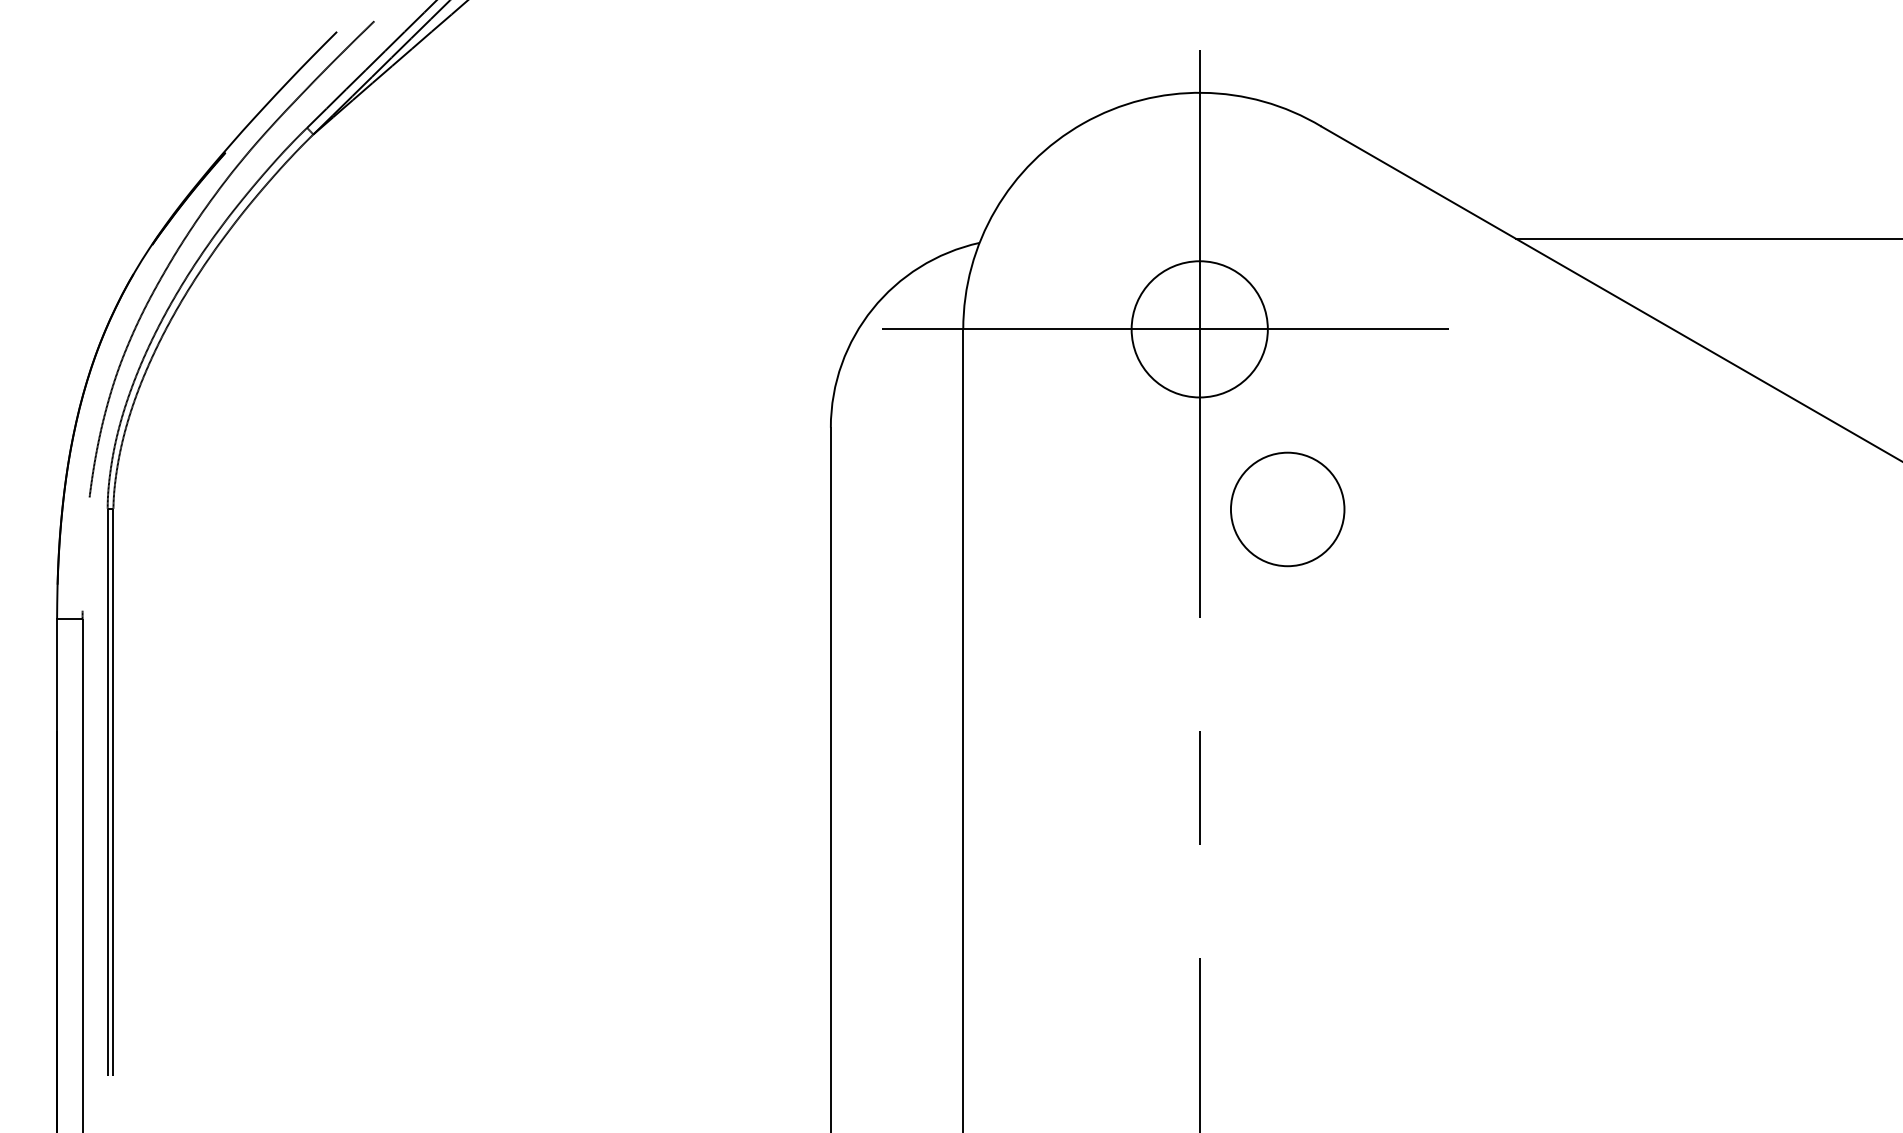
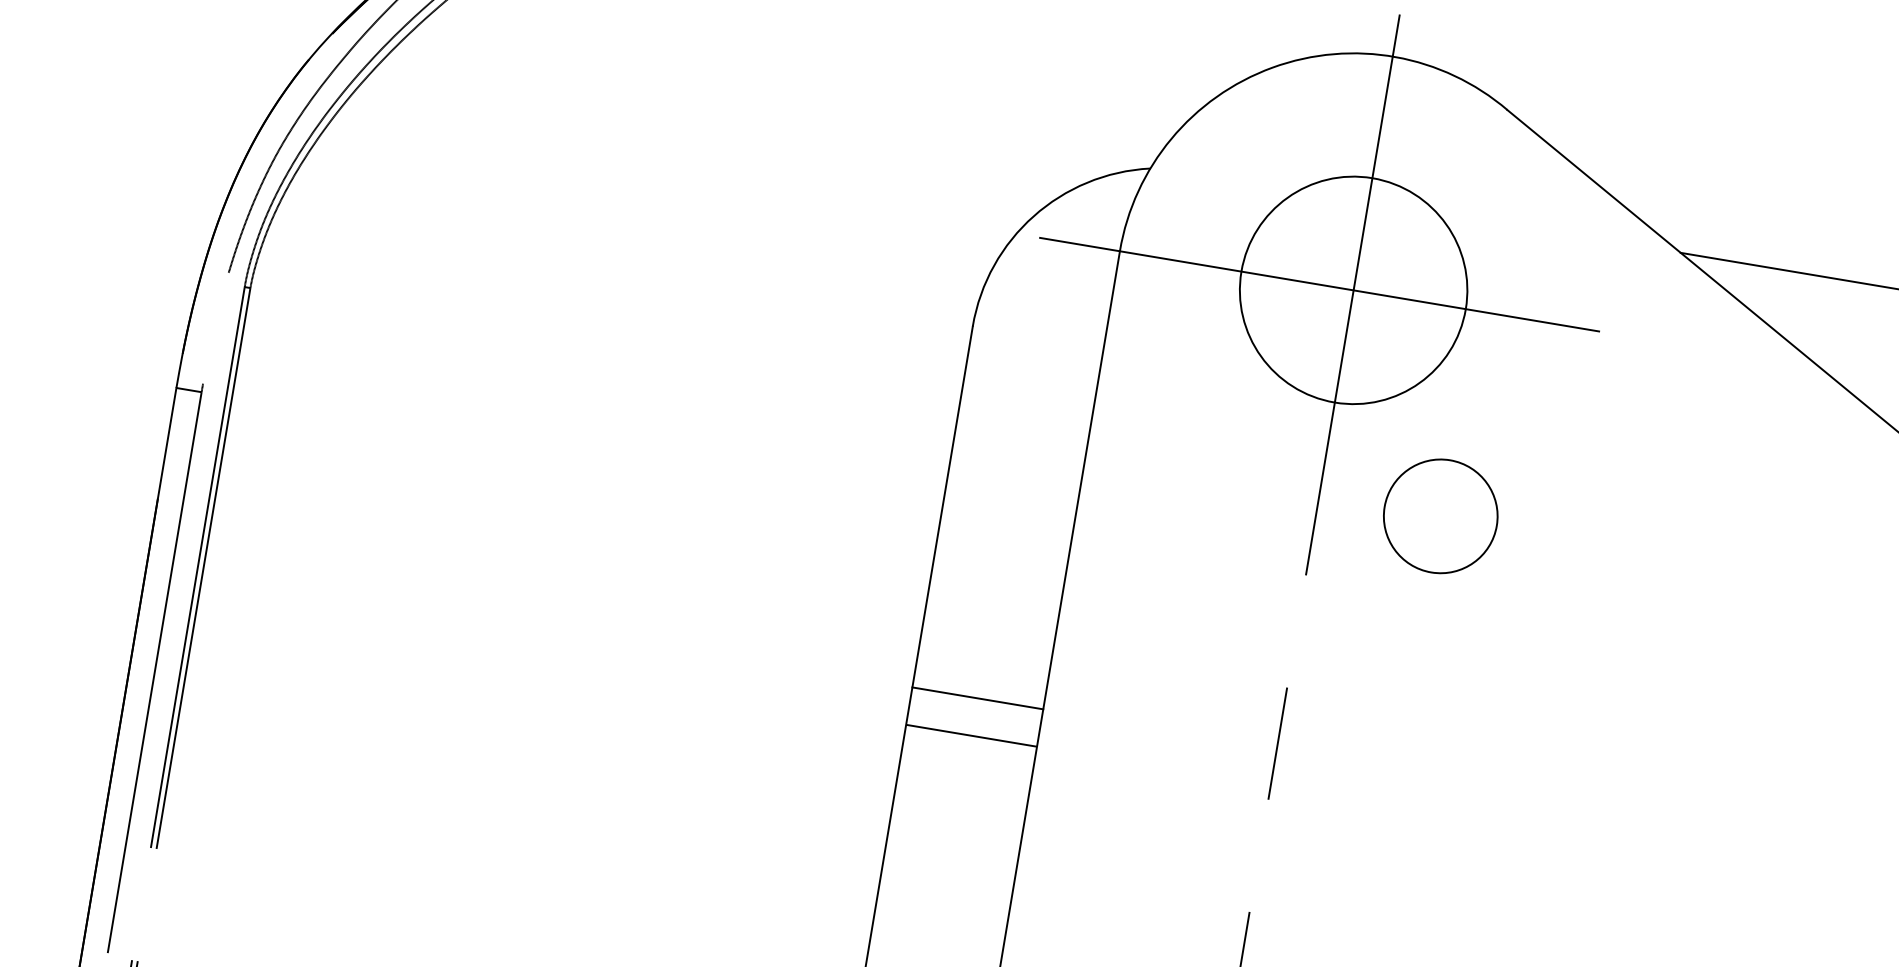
circle: (1199, 328) -> (1353, 289), size x1.67
circle: (1287, 509) -> (1440, 516), moved
line: (896, 792) -> (977, 697), added
line: (896, 830) -> (971, 735), added

